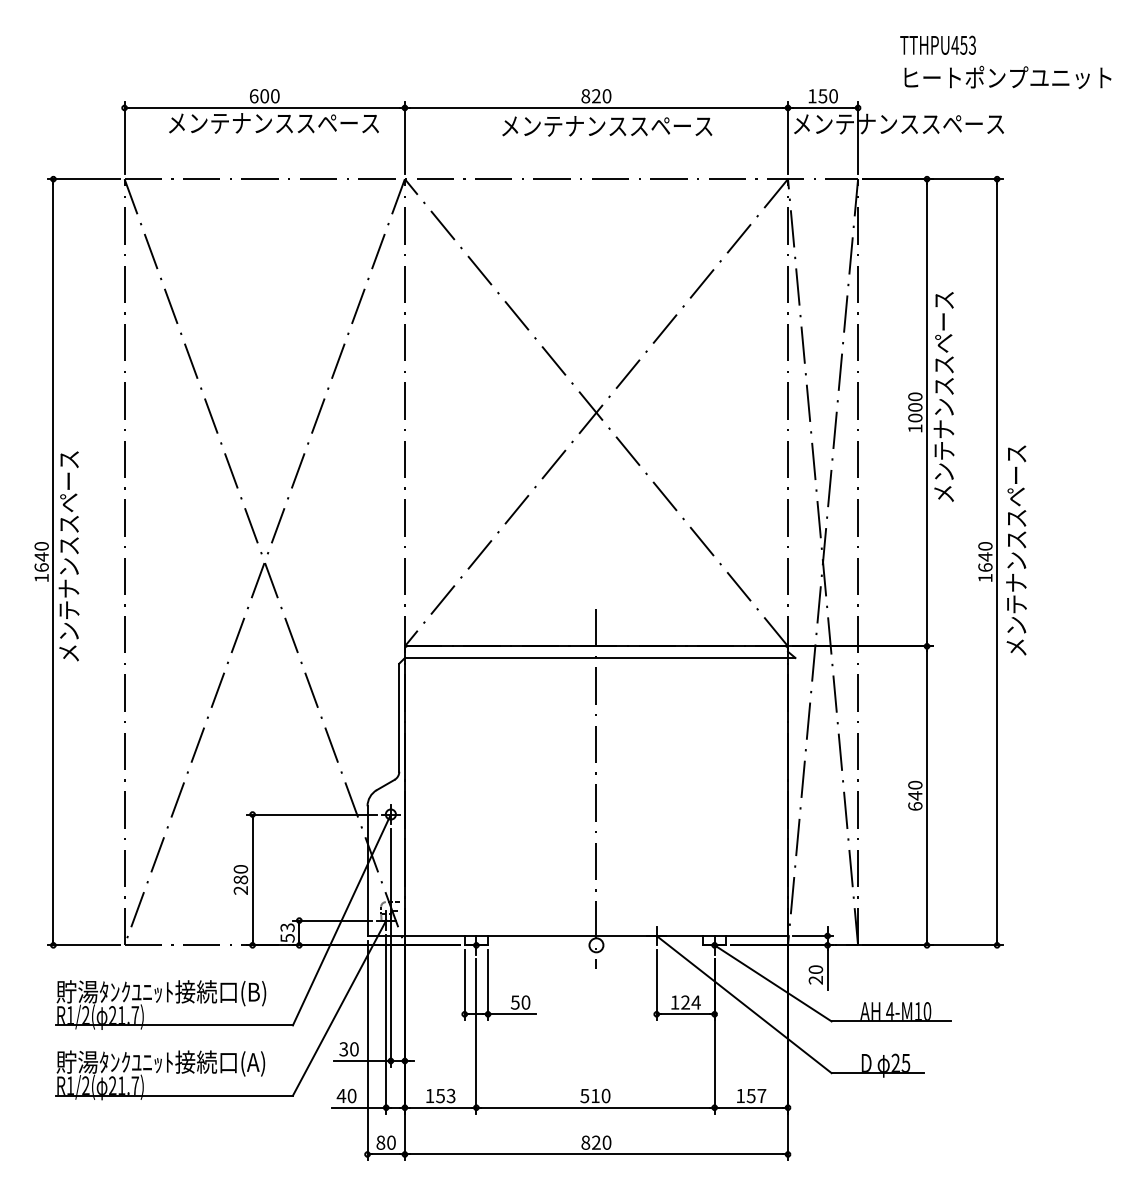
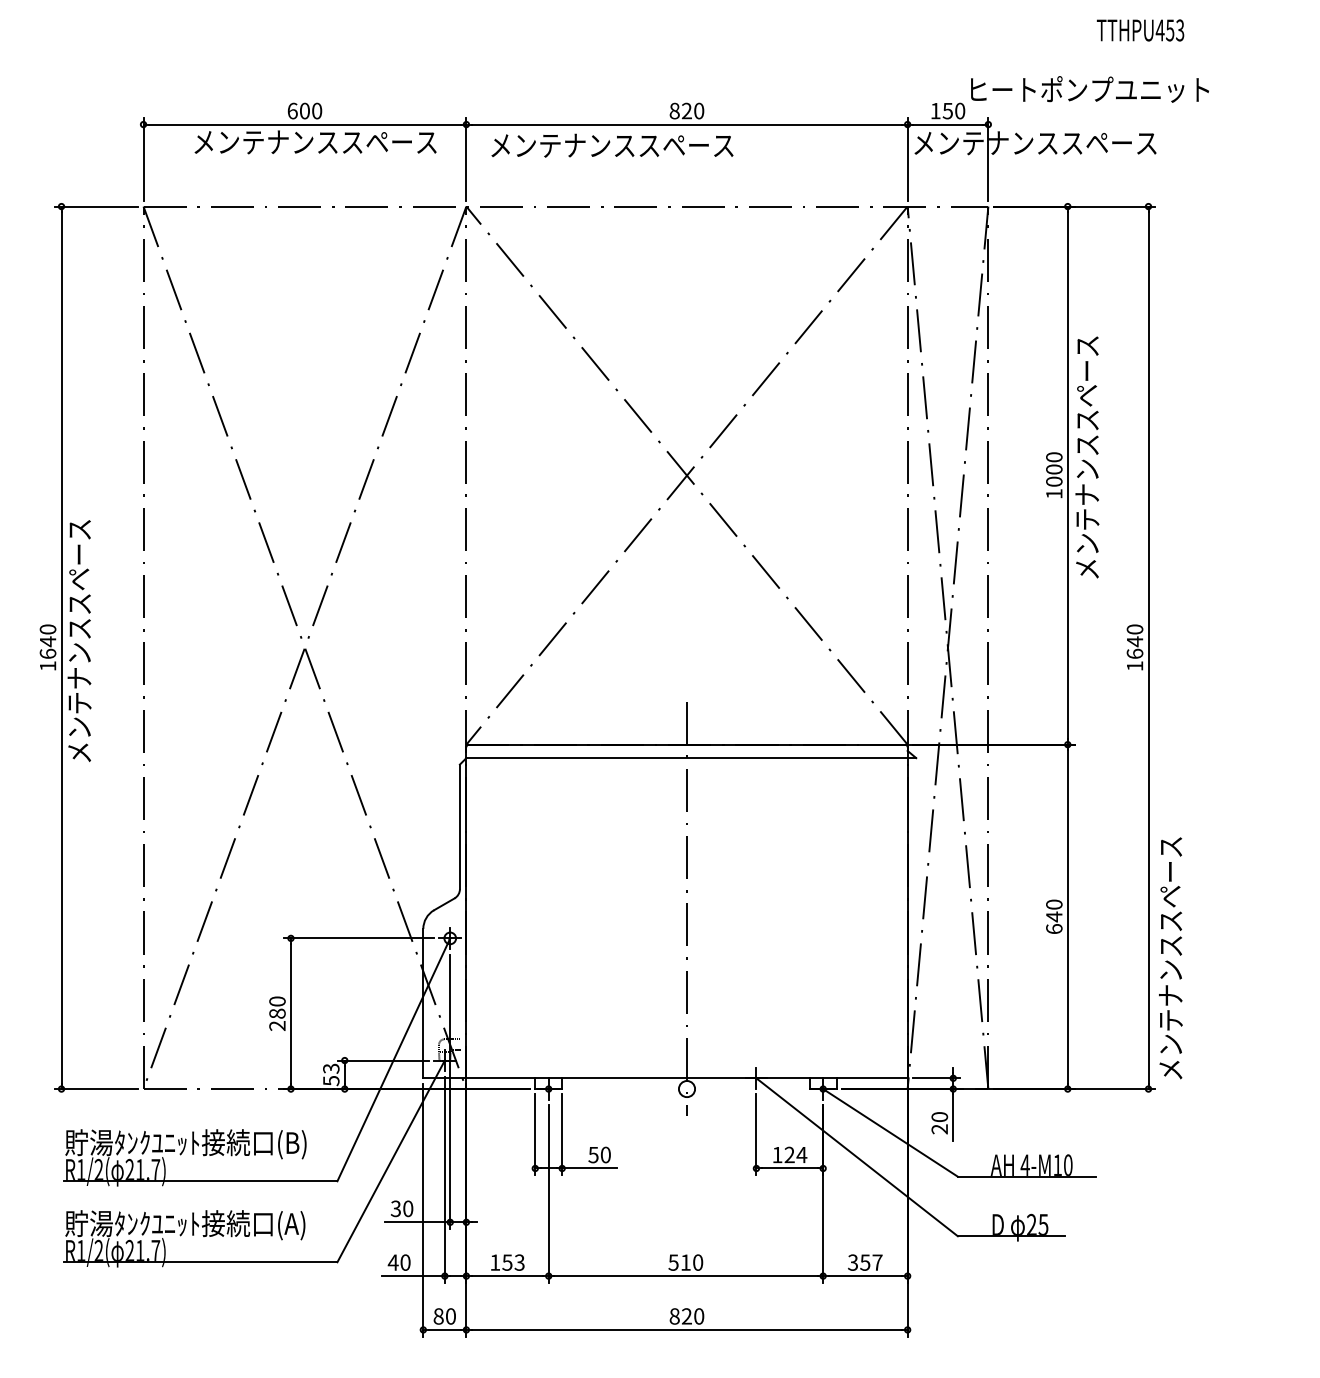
text: (938, 45) -> (1140, 30), moved
text: (1007, 77) -> (1089, 89), moved
text: (607, 126) -> (612, 145), moved
text: (1016, 550) -> (1170, 958), moved
text: (740, 1095) -> (852, 1262), 157 -> 357

